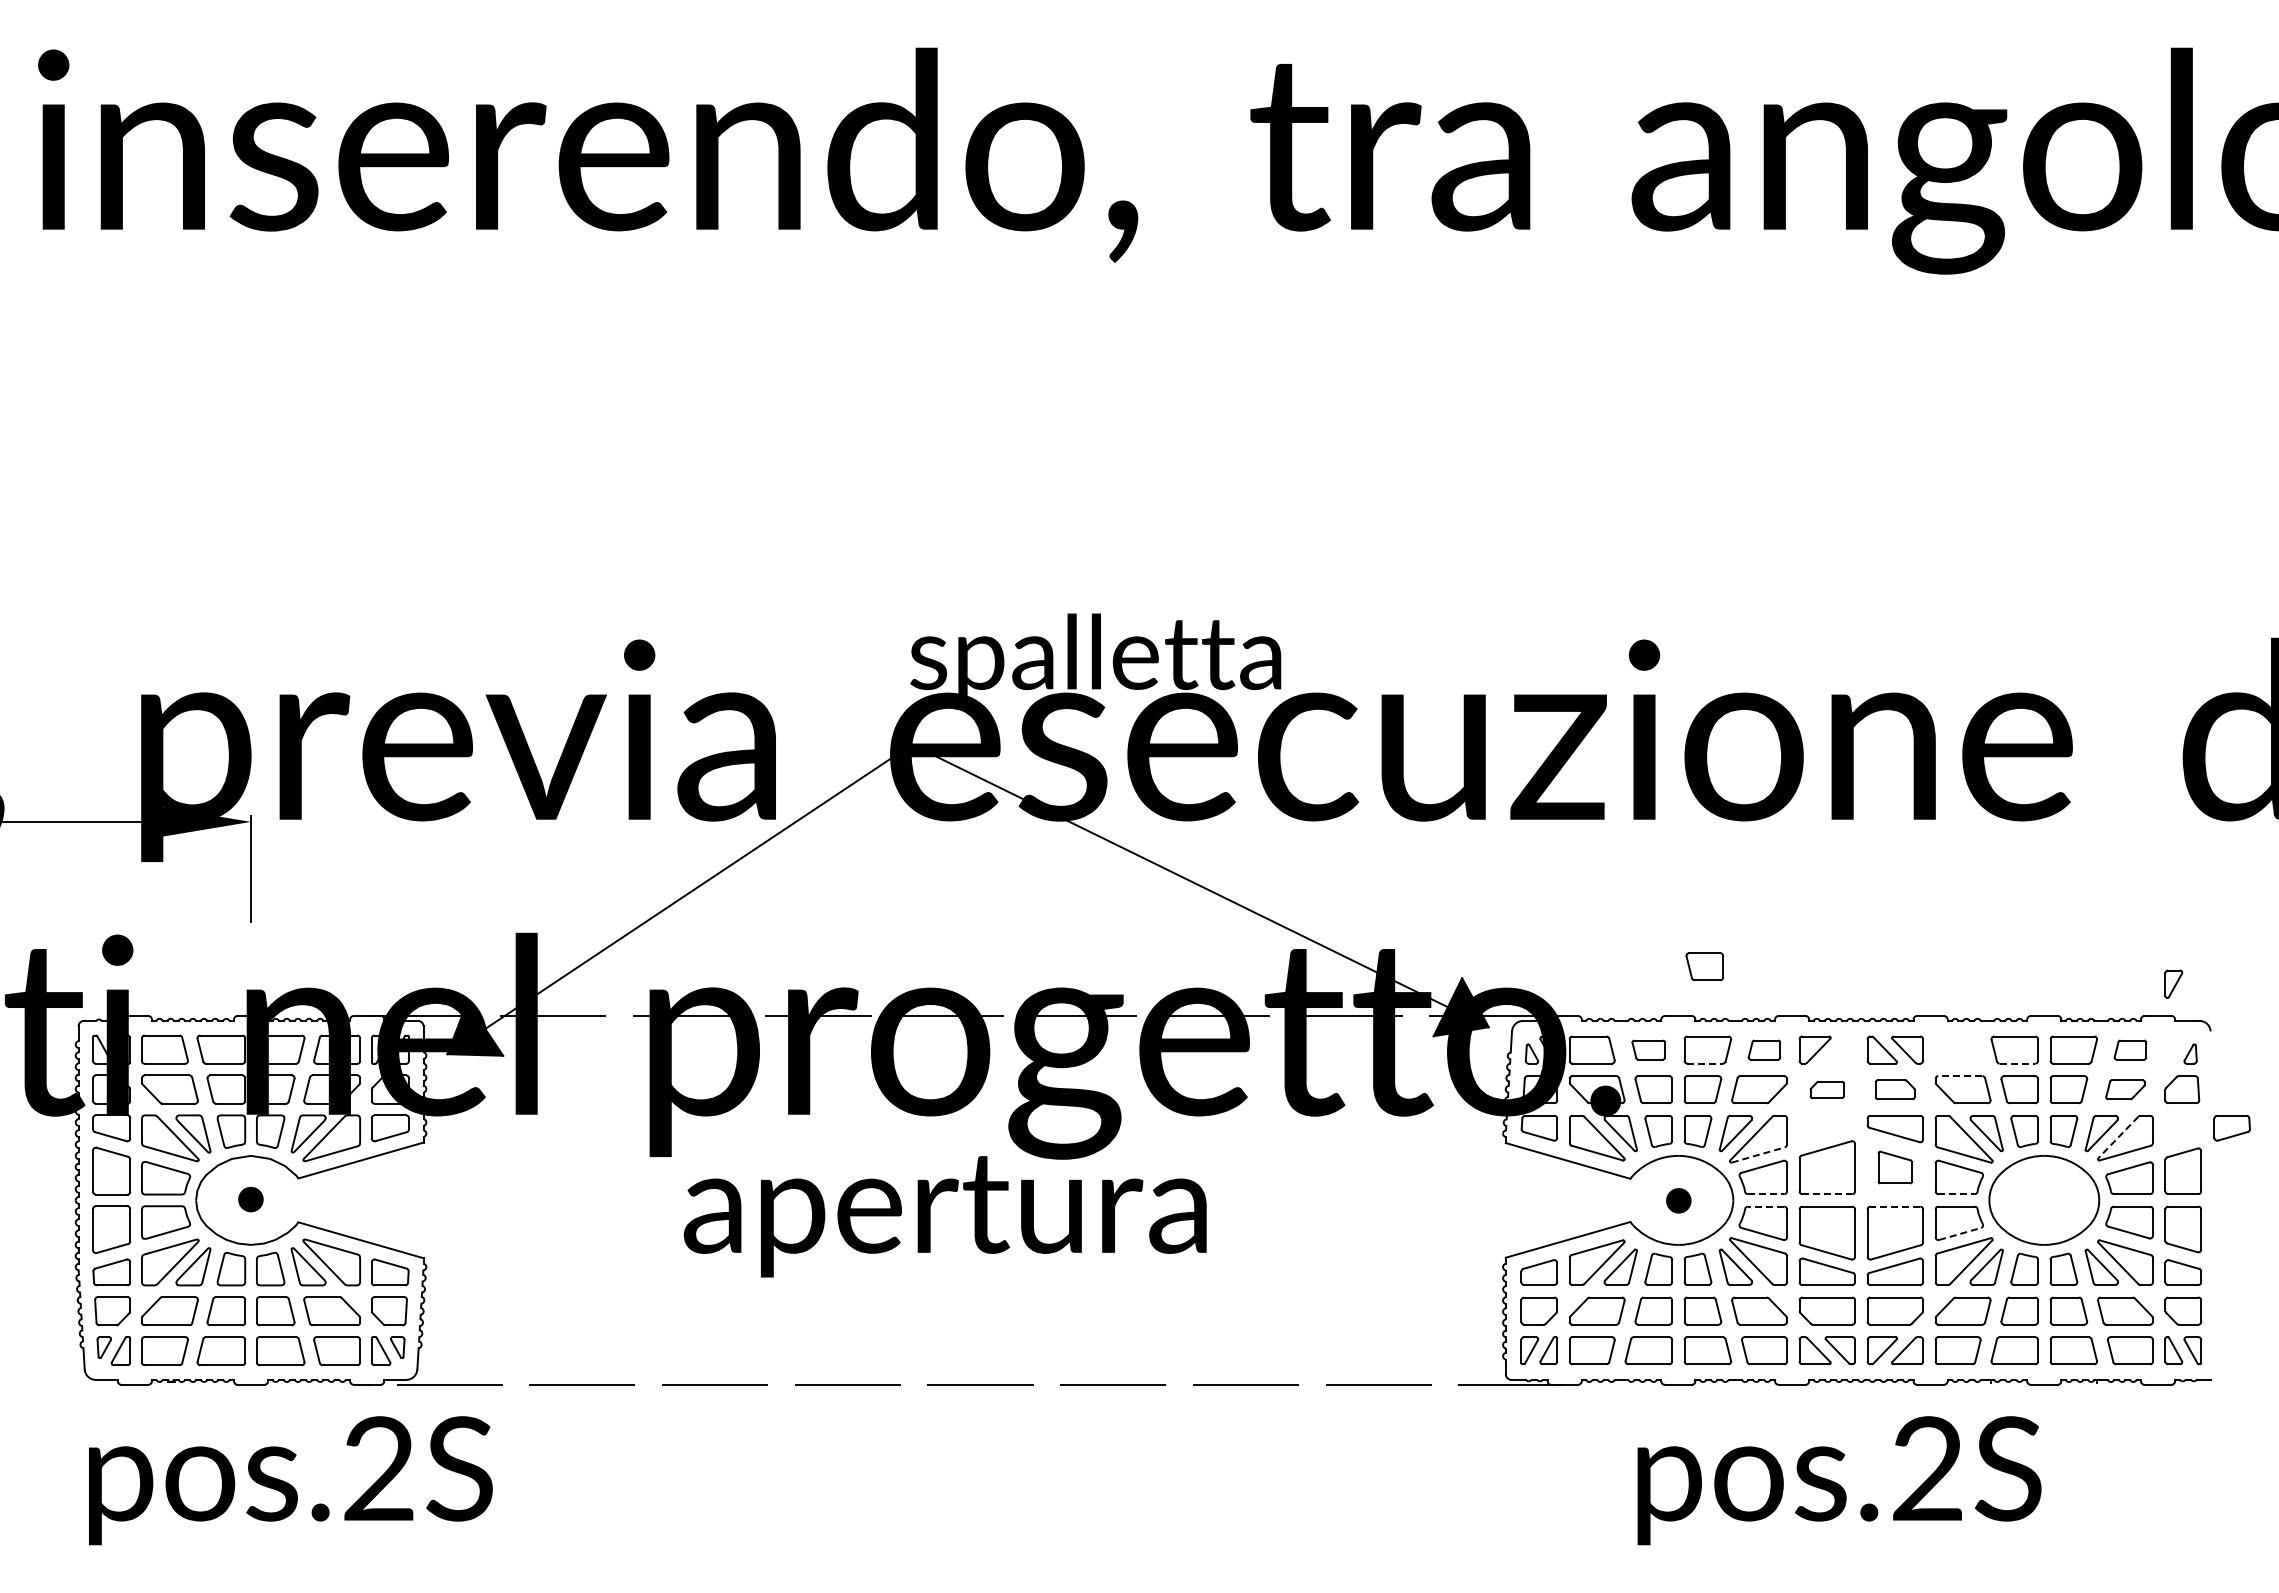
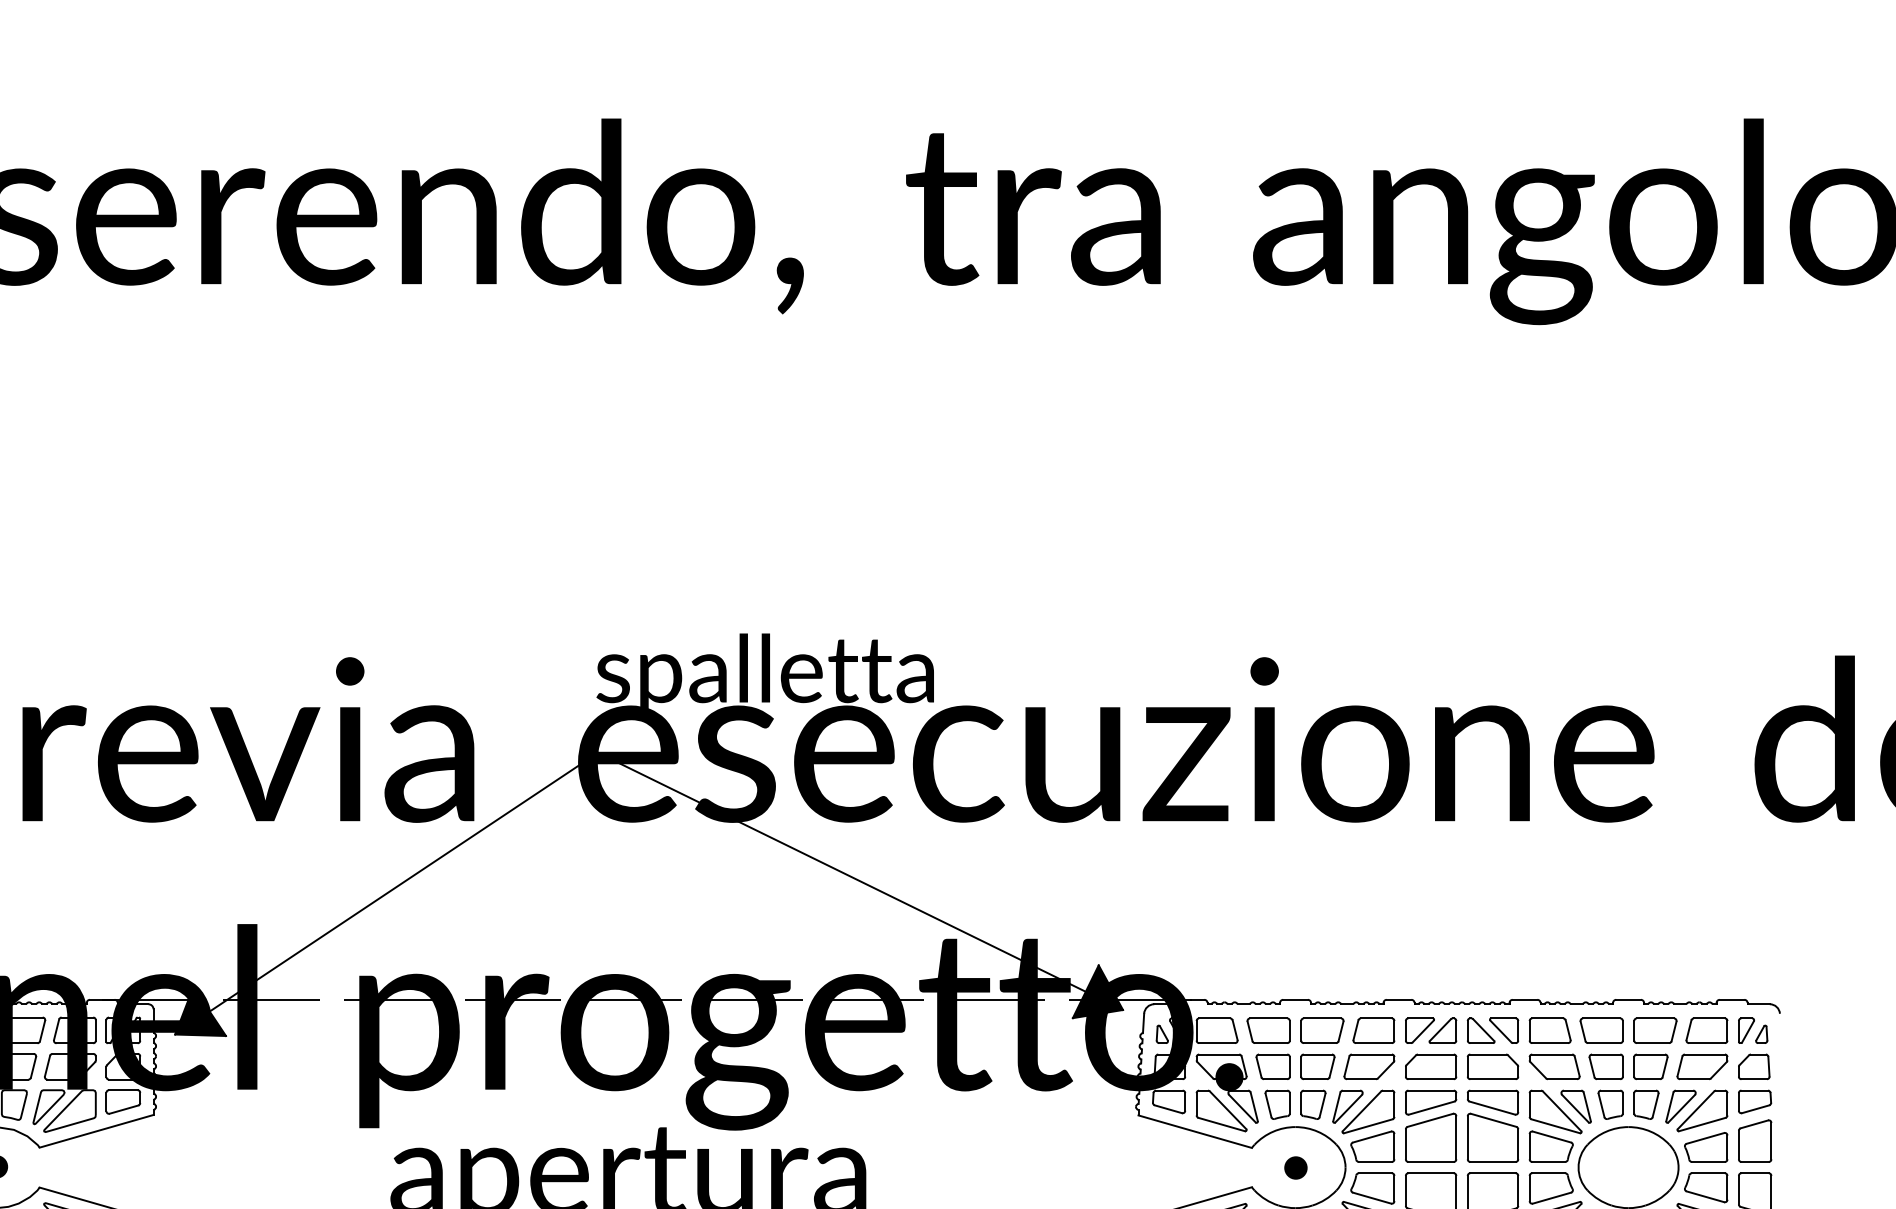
part: (1704, 966) -> (1319, 954), removed
part: (2173, 983) -> (1746, 1030), moved
part: (1648, 1049) -> (1268, 1030), size x1.43
part: (1764, 1049) -> (1373, 1030), size x1.43
part: (1839, 1049) -> (1442, 1030), added
part: (1957, 1049) -> (1549, 1030), added
part: (2130, 1049) -> (1707, 1030), size x1.43
line: (1705, 1063) -> (1320, 1043), dashed -> solid
line: (2017, 1063) -> (1604, 1043), dashed -> solid
line: (1960, 1076) -> (1552, 1054), dashed -> solid
part: (1826, 1089) -> (1430, 1066), size x1.67
part: (1894, 1089) -> (1492, 1066), size x1.43
part: (2125, 1089) -> (1702, 1066), size x1.43
part: (2231, 1128) -> (1754, 1102), moved
part: (1826, 1129) -> (1430, 1103), added
line: (2118, 1137) -> (1696, 1110), dashed -> solid
line: (1758, 1154) -> (1368, 1125), dashed -> solid
part: (1894, 1167) -> (1492, 1137), size x1.67
line: (1766, 1194) -> (1375, 1162), dashed -> solid
line: (1827, 1194) -> (1431, 1162), dashed -> solid
line: (1957, 1194) -> (1549, 1162), dashed -> solid
line: (1765, 1206) -> (1374, 1173), dashed -> solid
line: (1895, 1206) -> (1493, 1173), dashed -> solid
line: (1960, 1233) -> (1552, 1197), dashed -> solid

